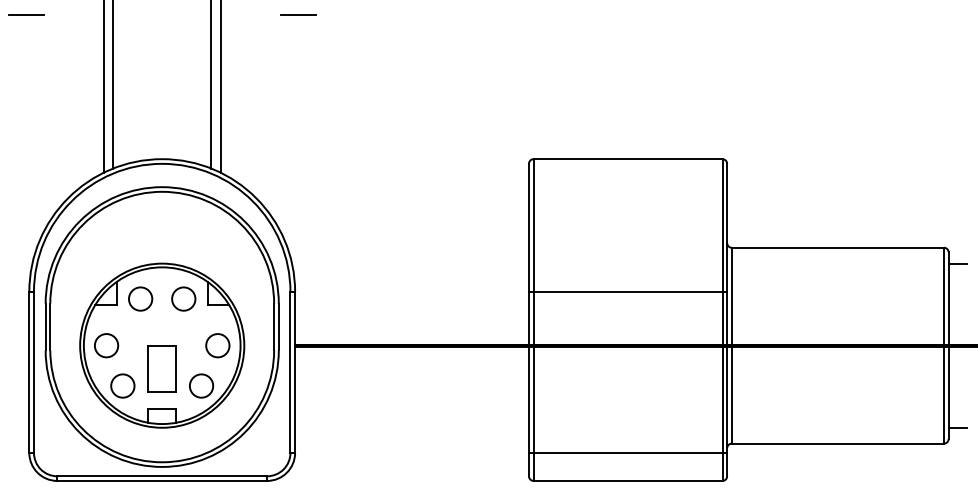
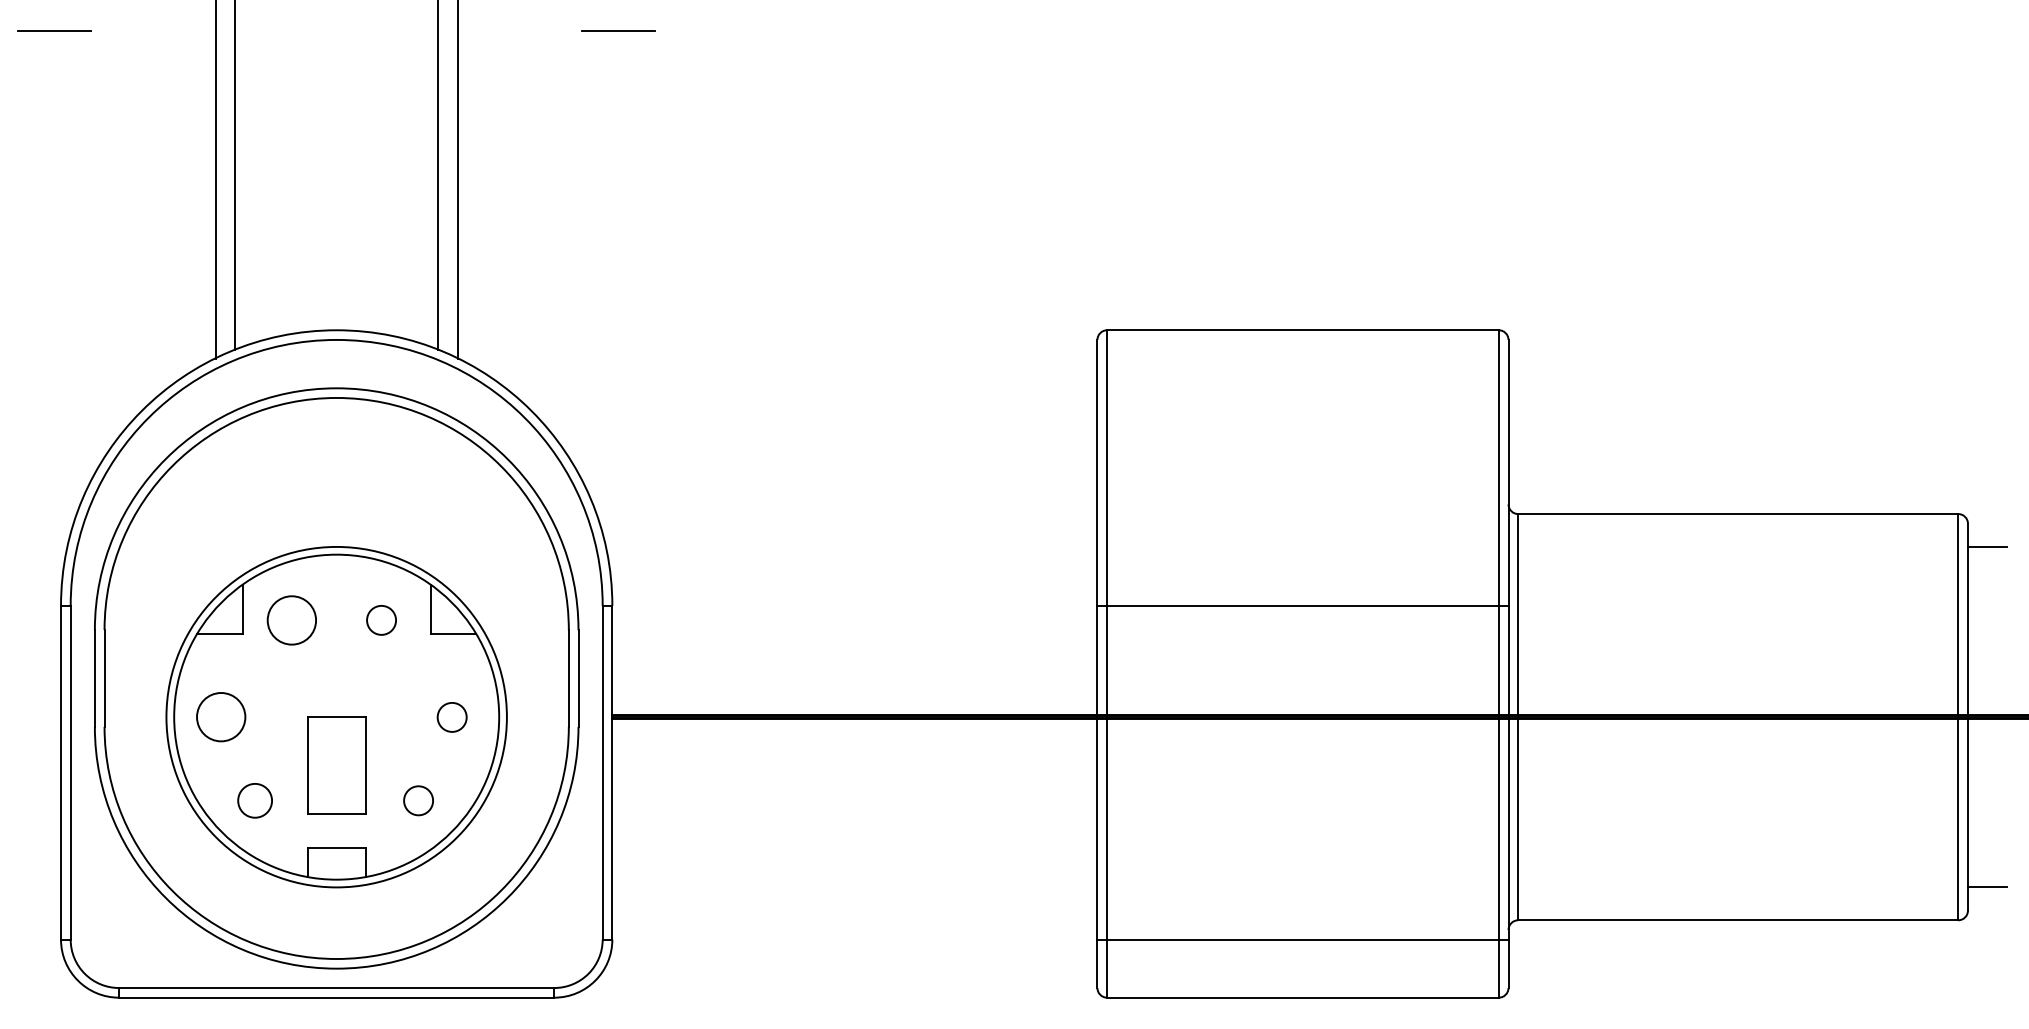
circle: (183, 298) -> (380, 619), size x0.6
circle: (217, 345) -> (451, 716), size x0.6
circle: (122, 385) -> (254, 799), size x0.7
circle: (201, 385) -> (418, 799), size x0.6

